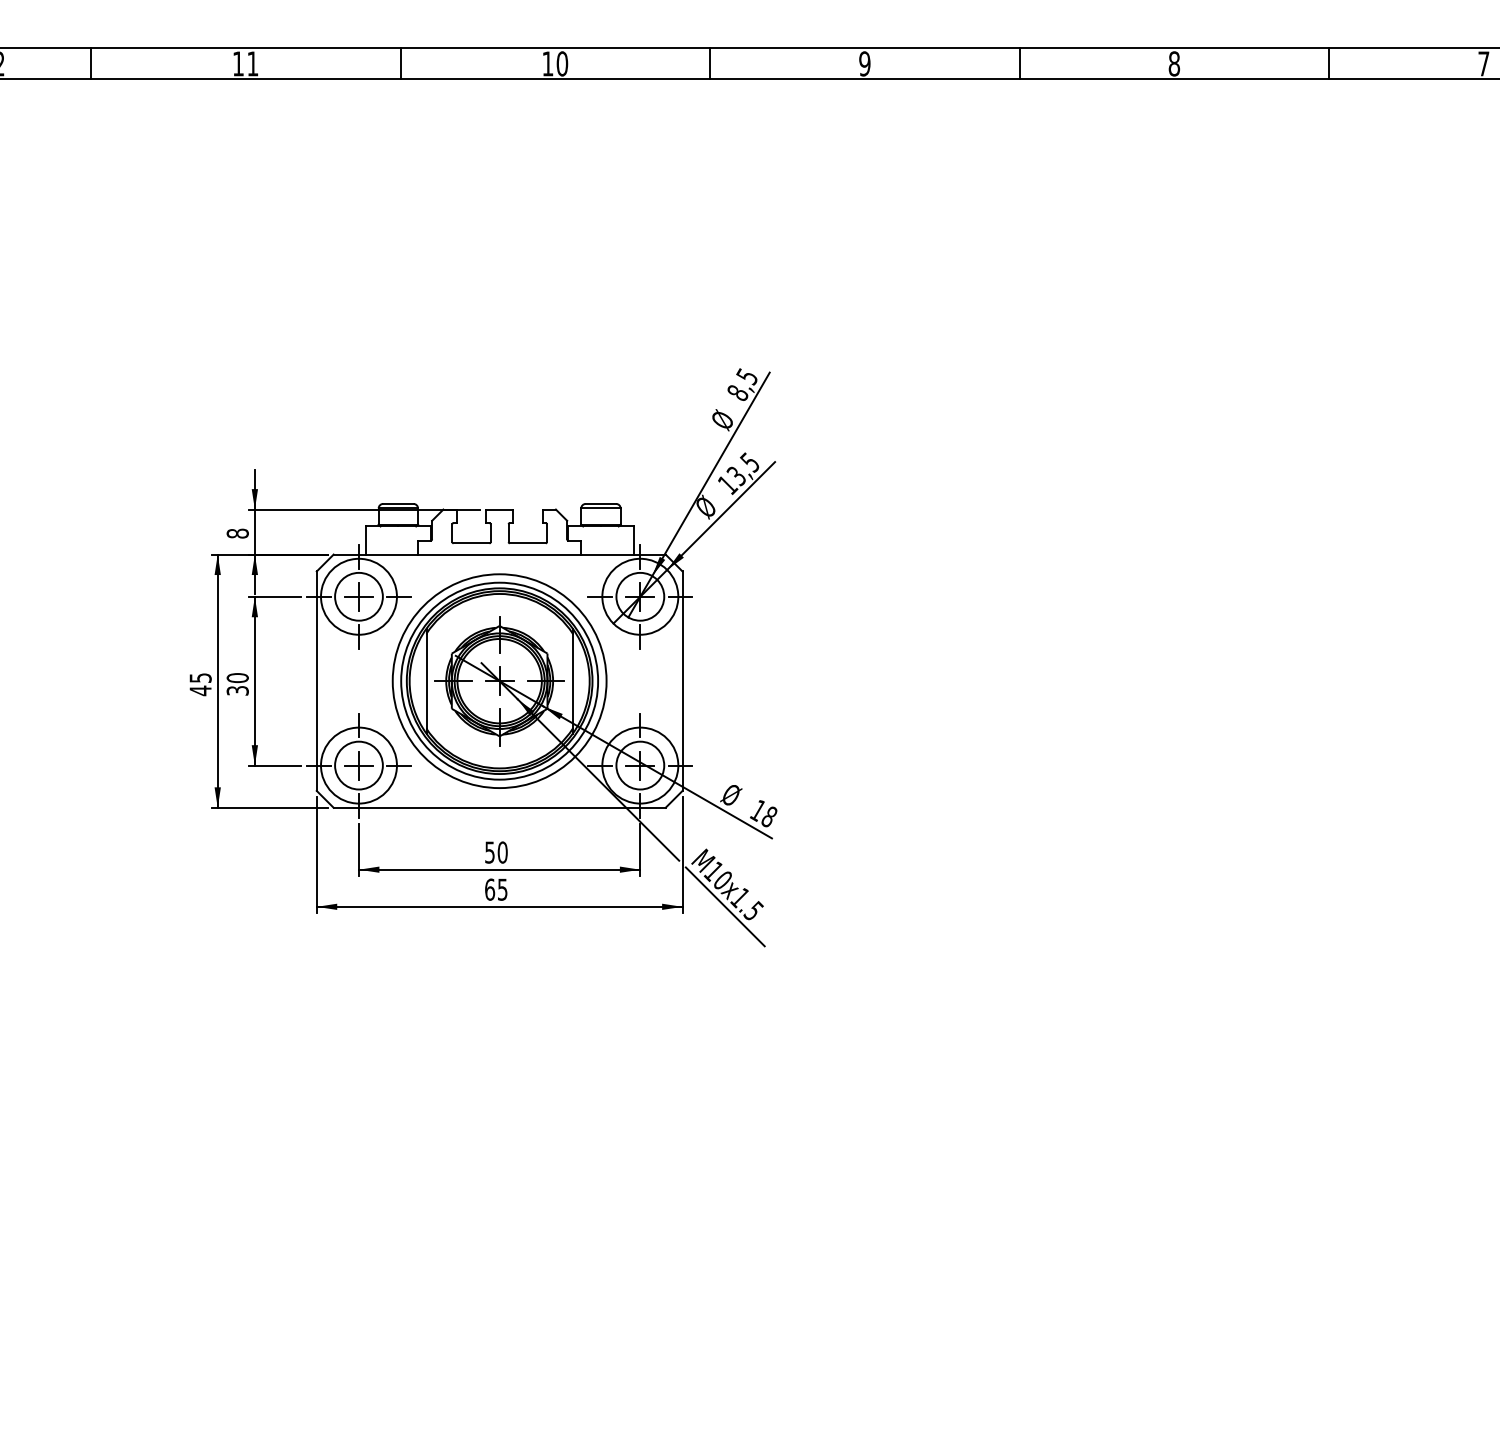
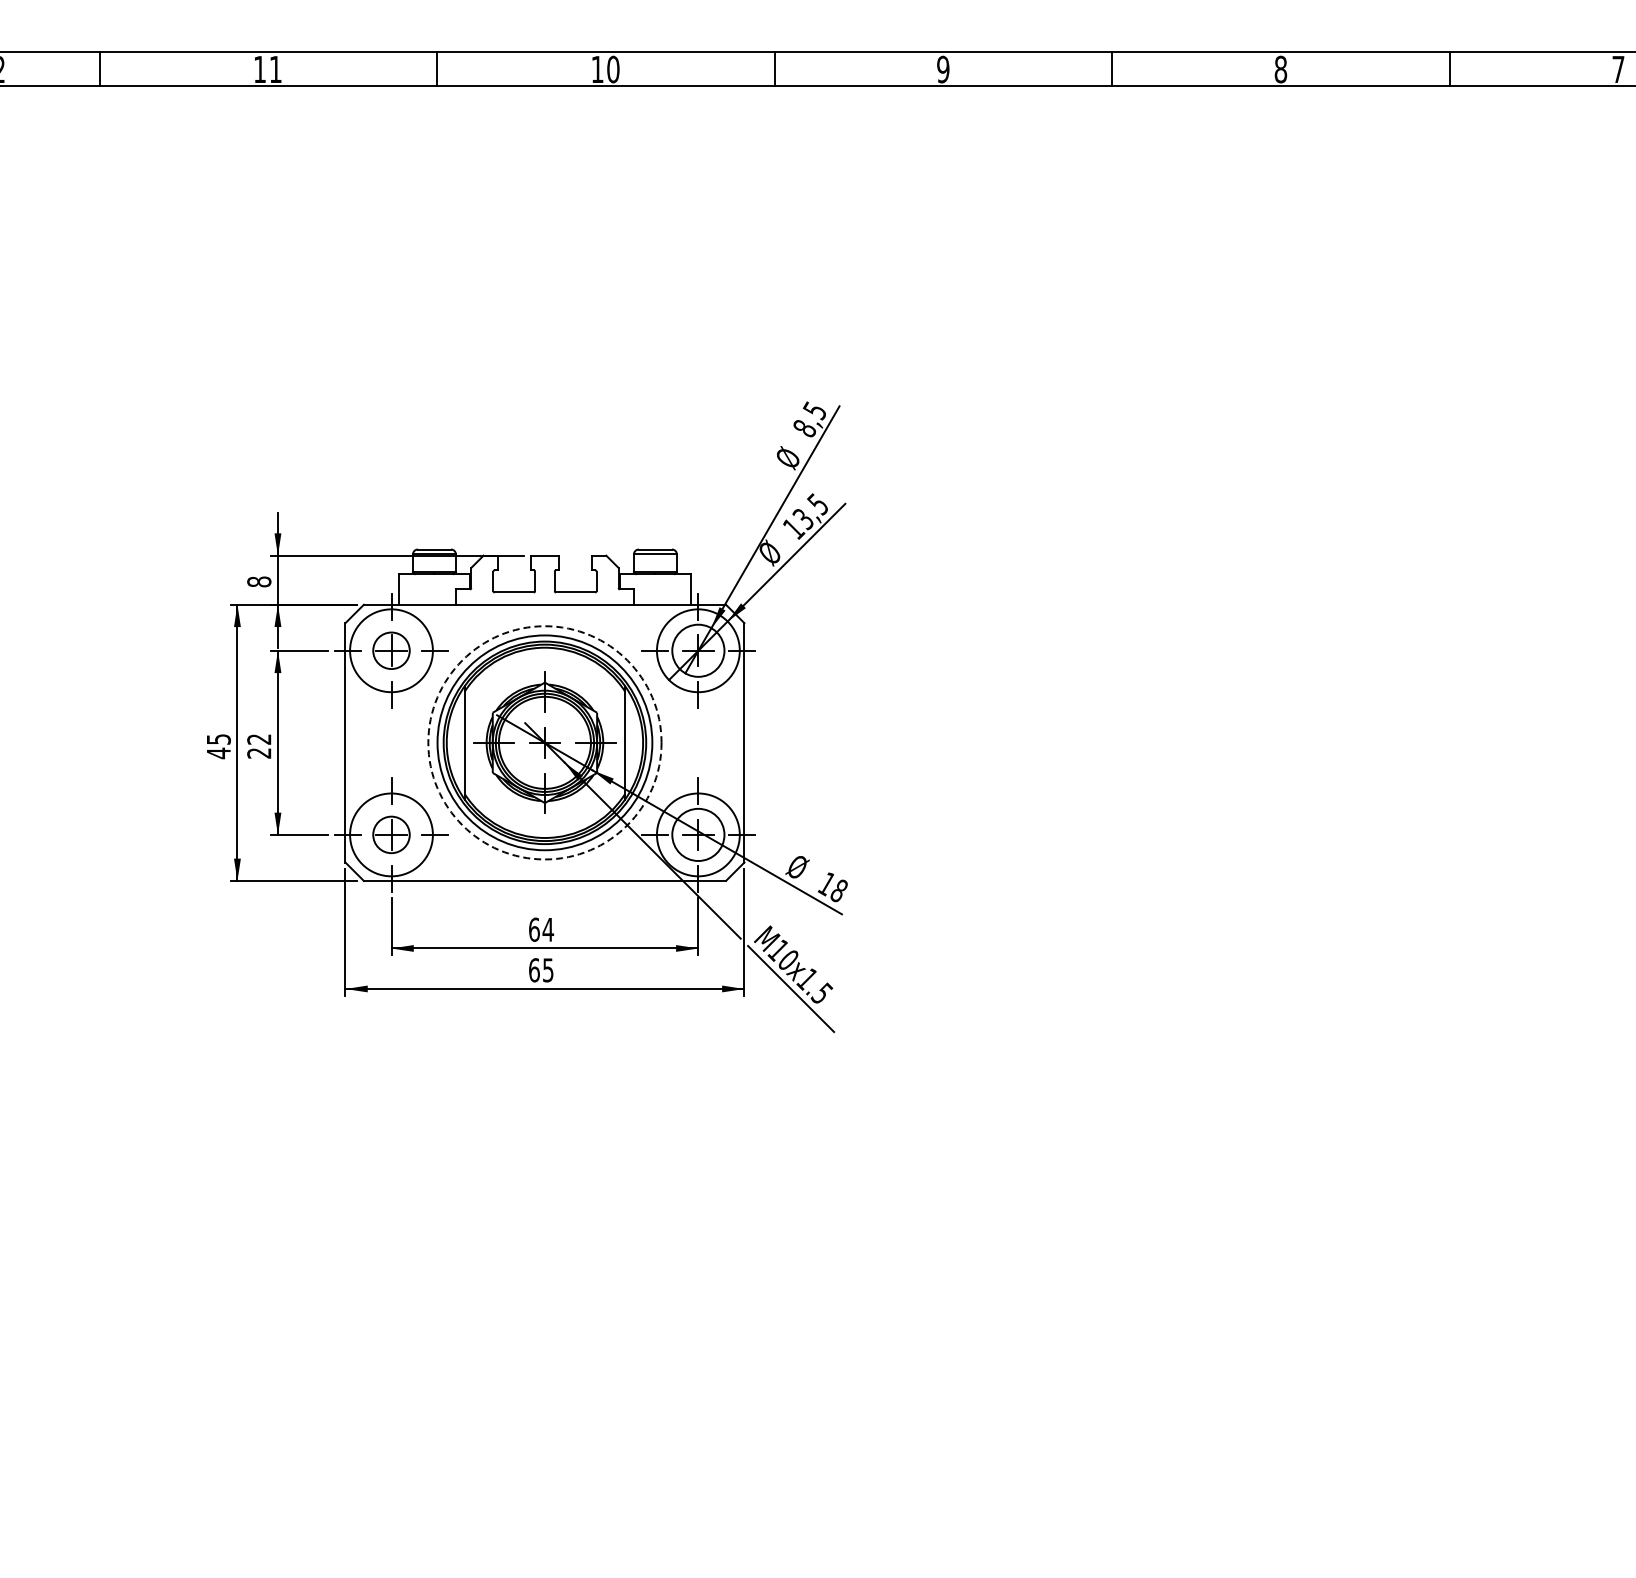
circle: (358, 596) -> (391, 650), size x0.7
circle: (499, 680) -> (544, 742), solid -> dashed
text: (237, 684) -> (259, 746), 30 -> 22
circle: (358, 765) -> (391, 834), size x0.7
text: (496, 852) -> (541, 929), 50 -> 64

